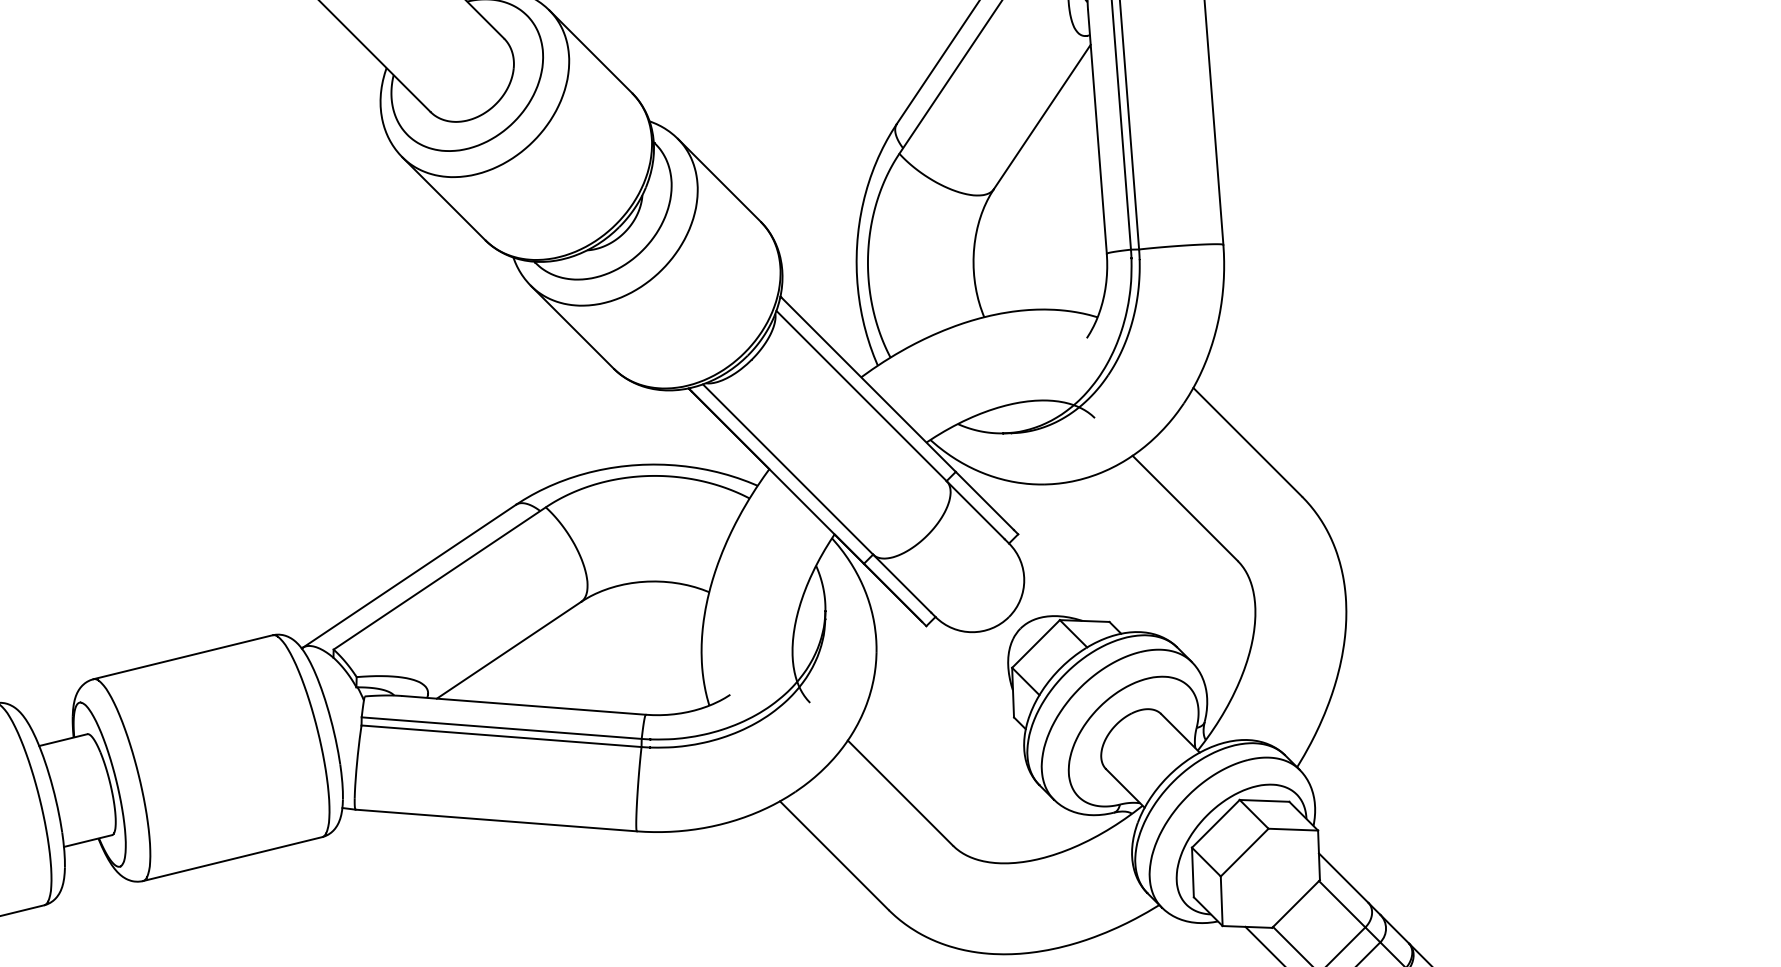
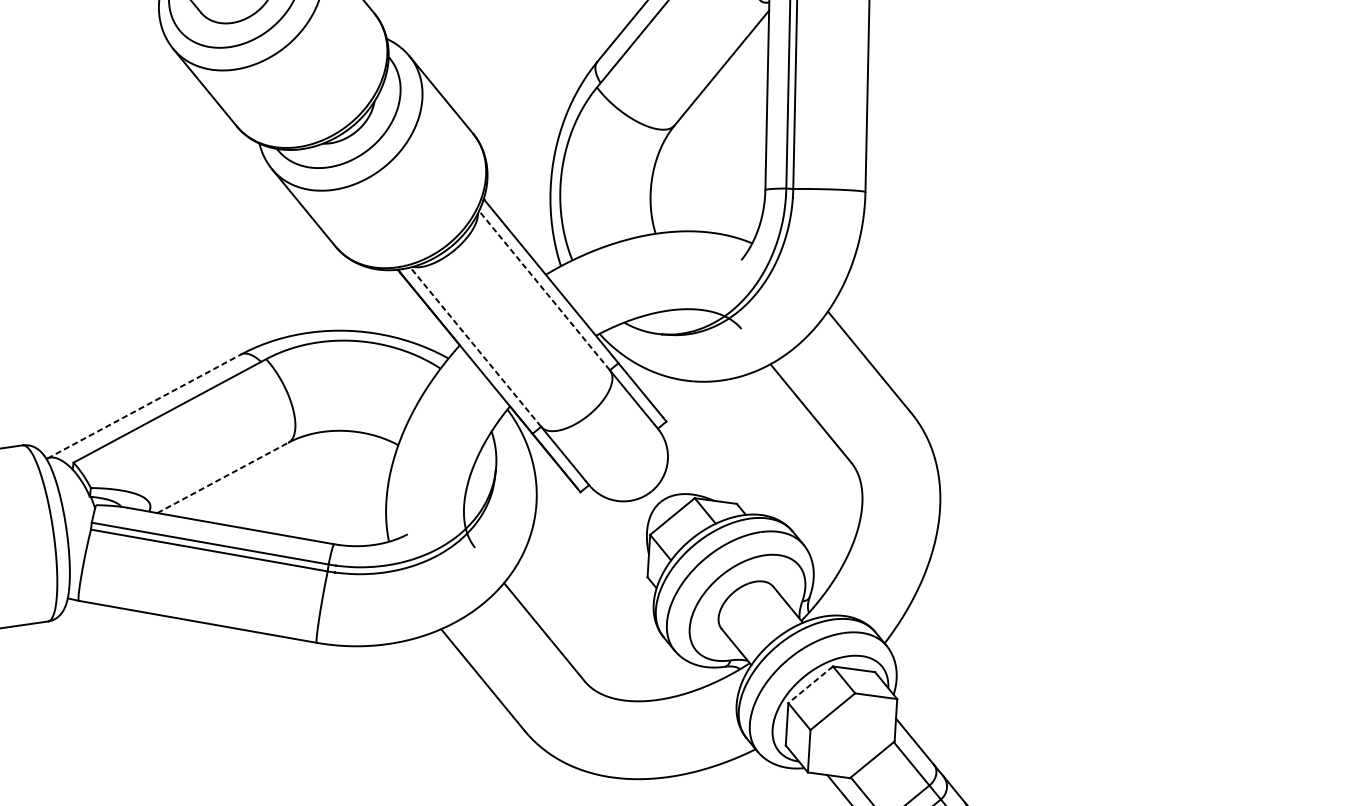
line: (861, 395) -> (544, 290), solid -> dashed
line: (787, 469) -> (475, 347), solid -> dashed
line: (409, 576) -> (144, 406), solid -> dashed
line: (509, 650) -> (223, 478), solid -> dashed
line: (1215, 823) -> (810, 684), solid -> dashed

